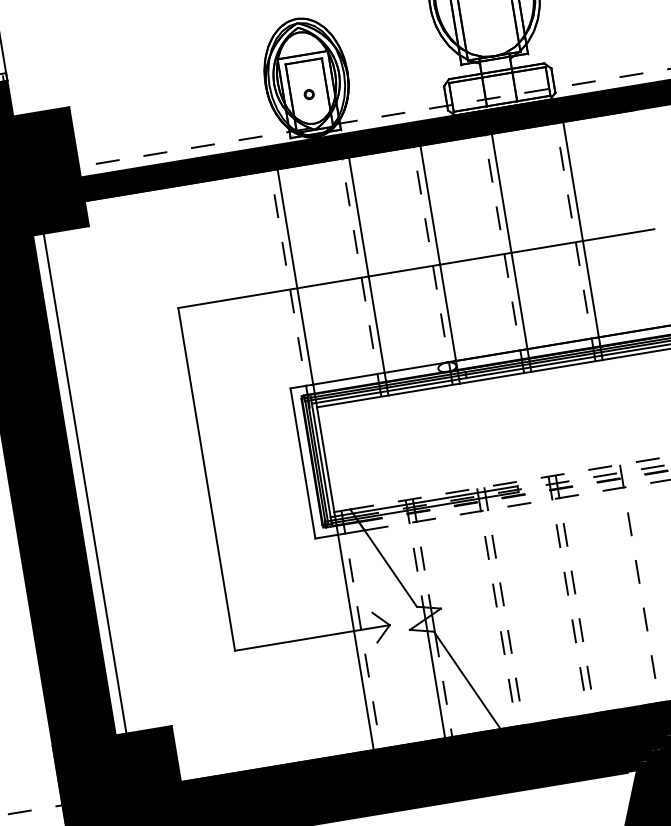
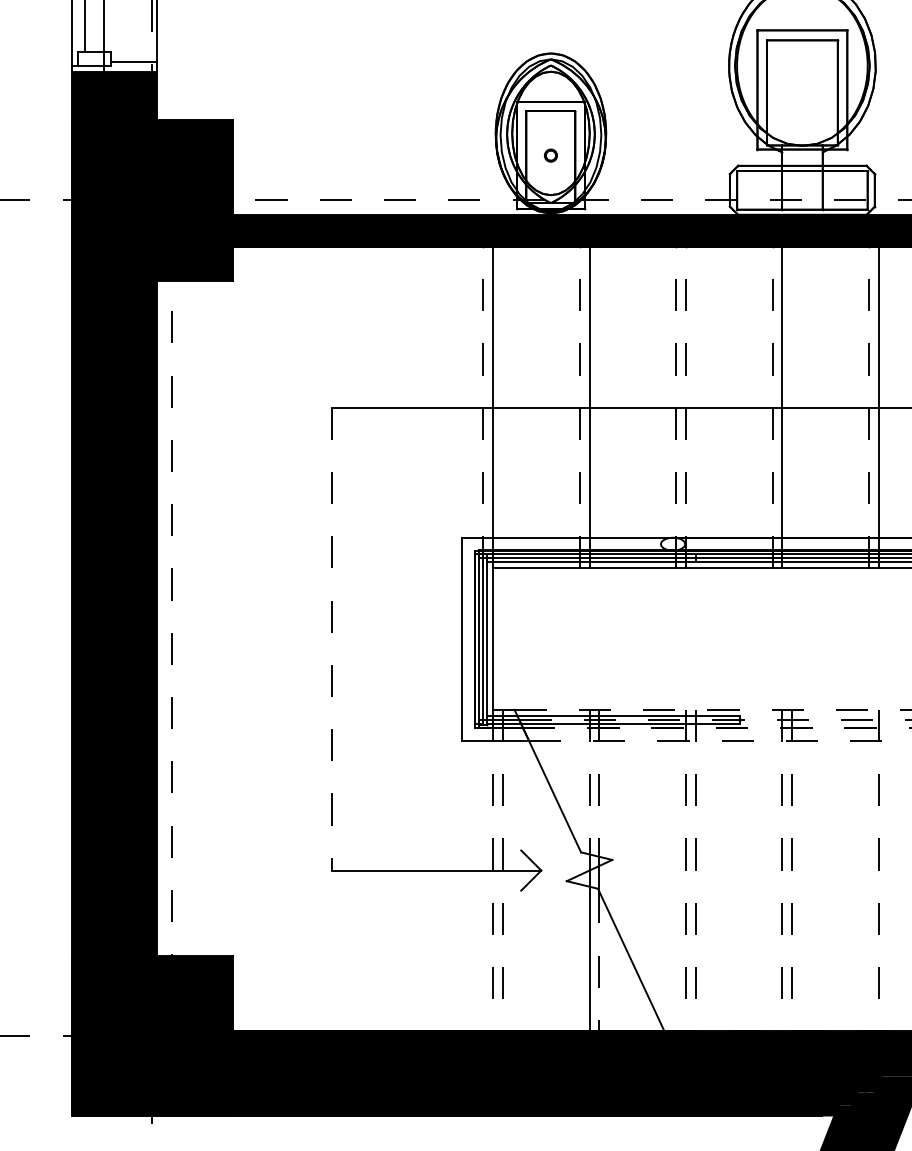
line: (439, 264) -> (685, 407), solid -> dashed
line: (206, 479) -> (332, 639), solid -> dashed
line: (87, 499) -> (171, 639), solid -> dashed
line: (354, 630) -> (493, 870), solid -> dashed

